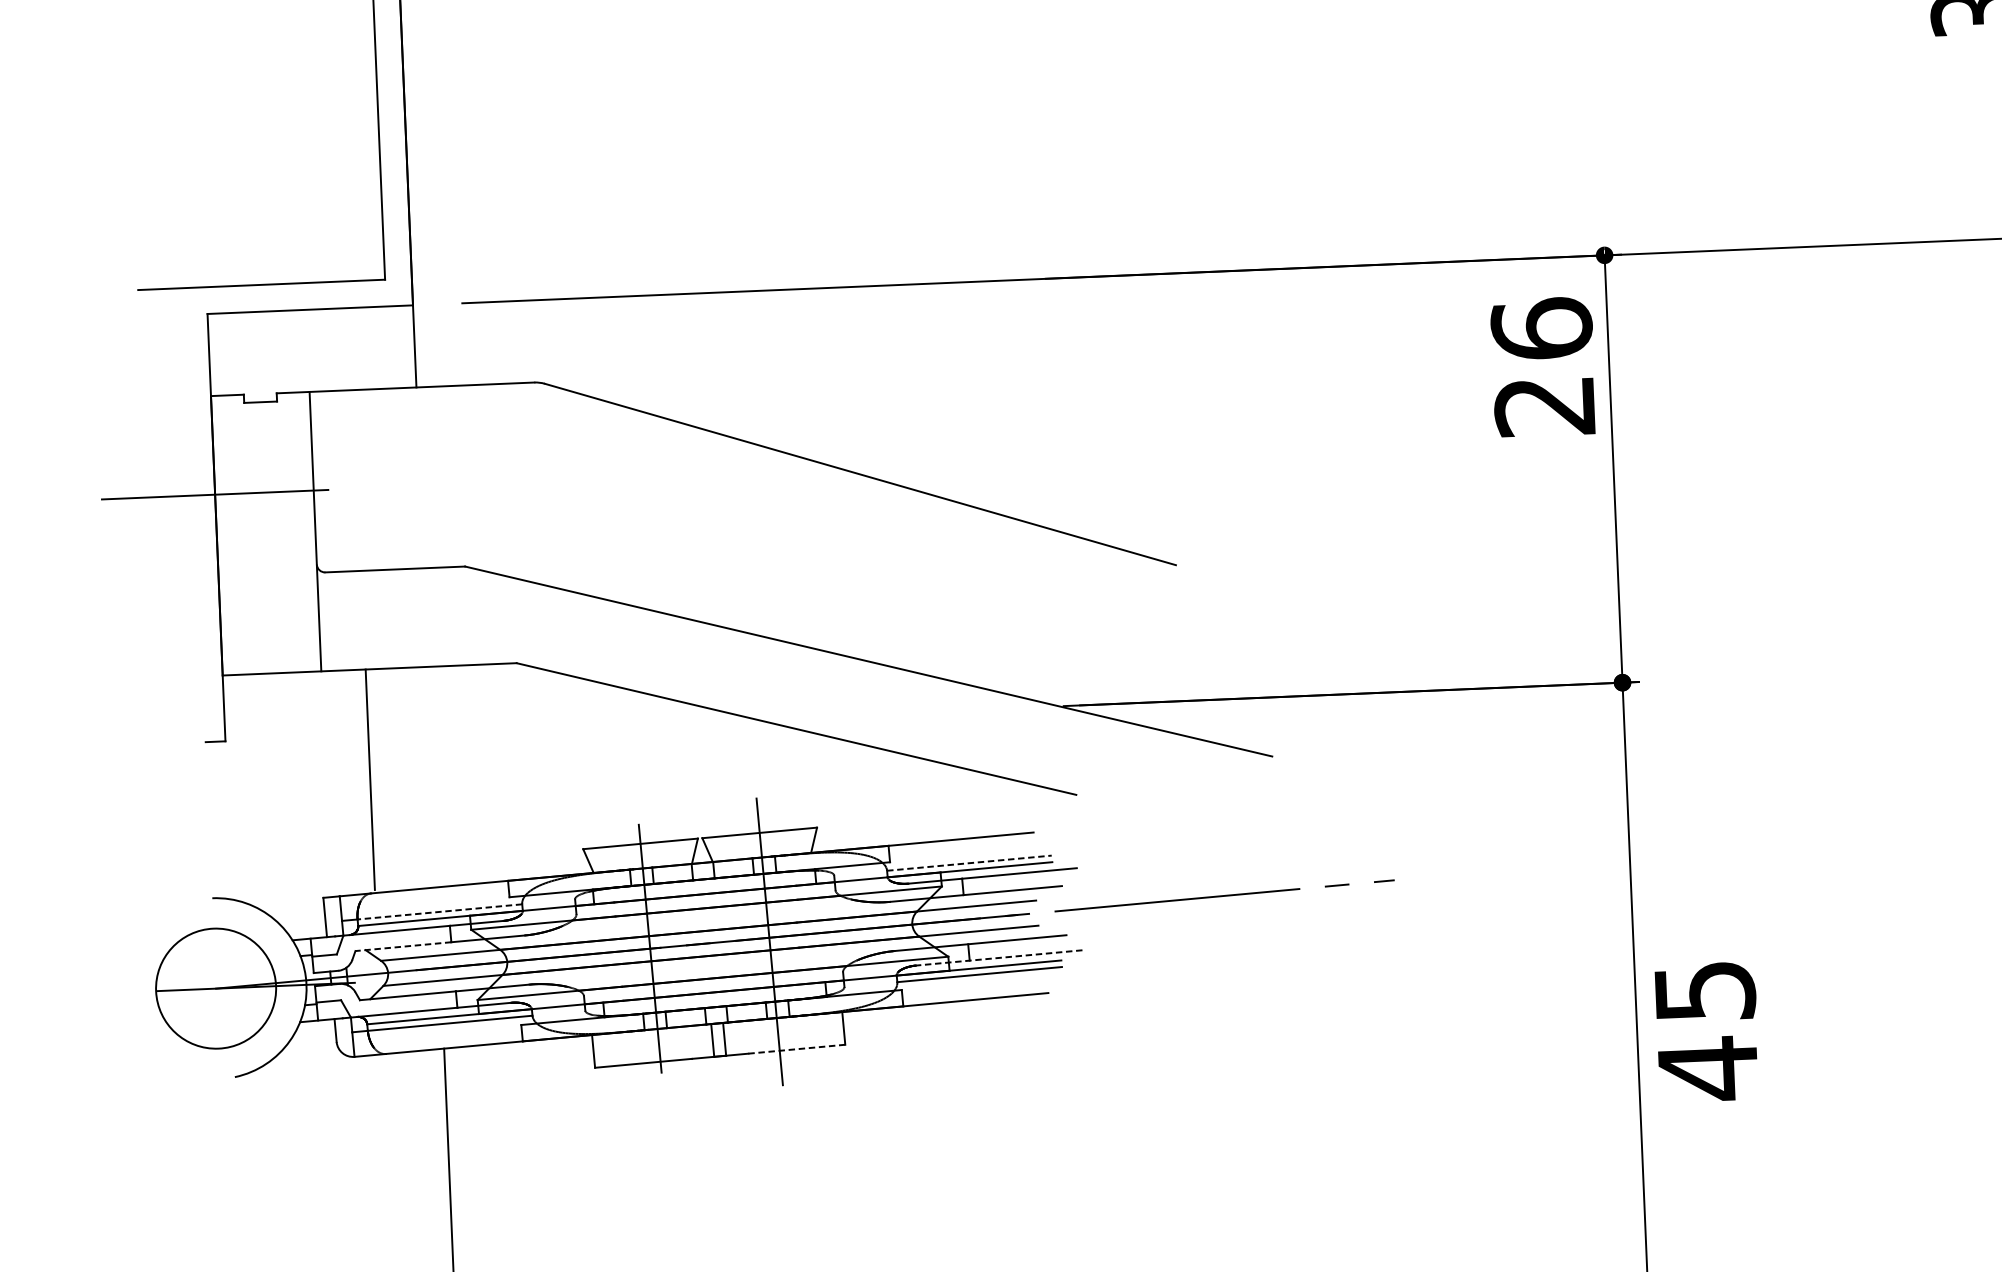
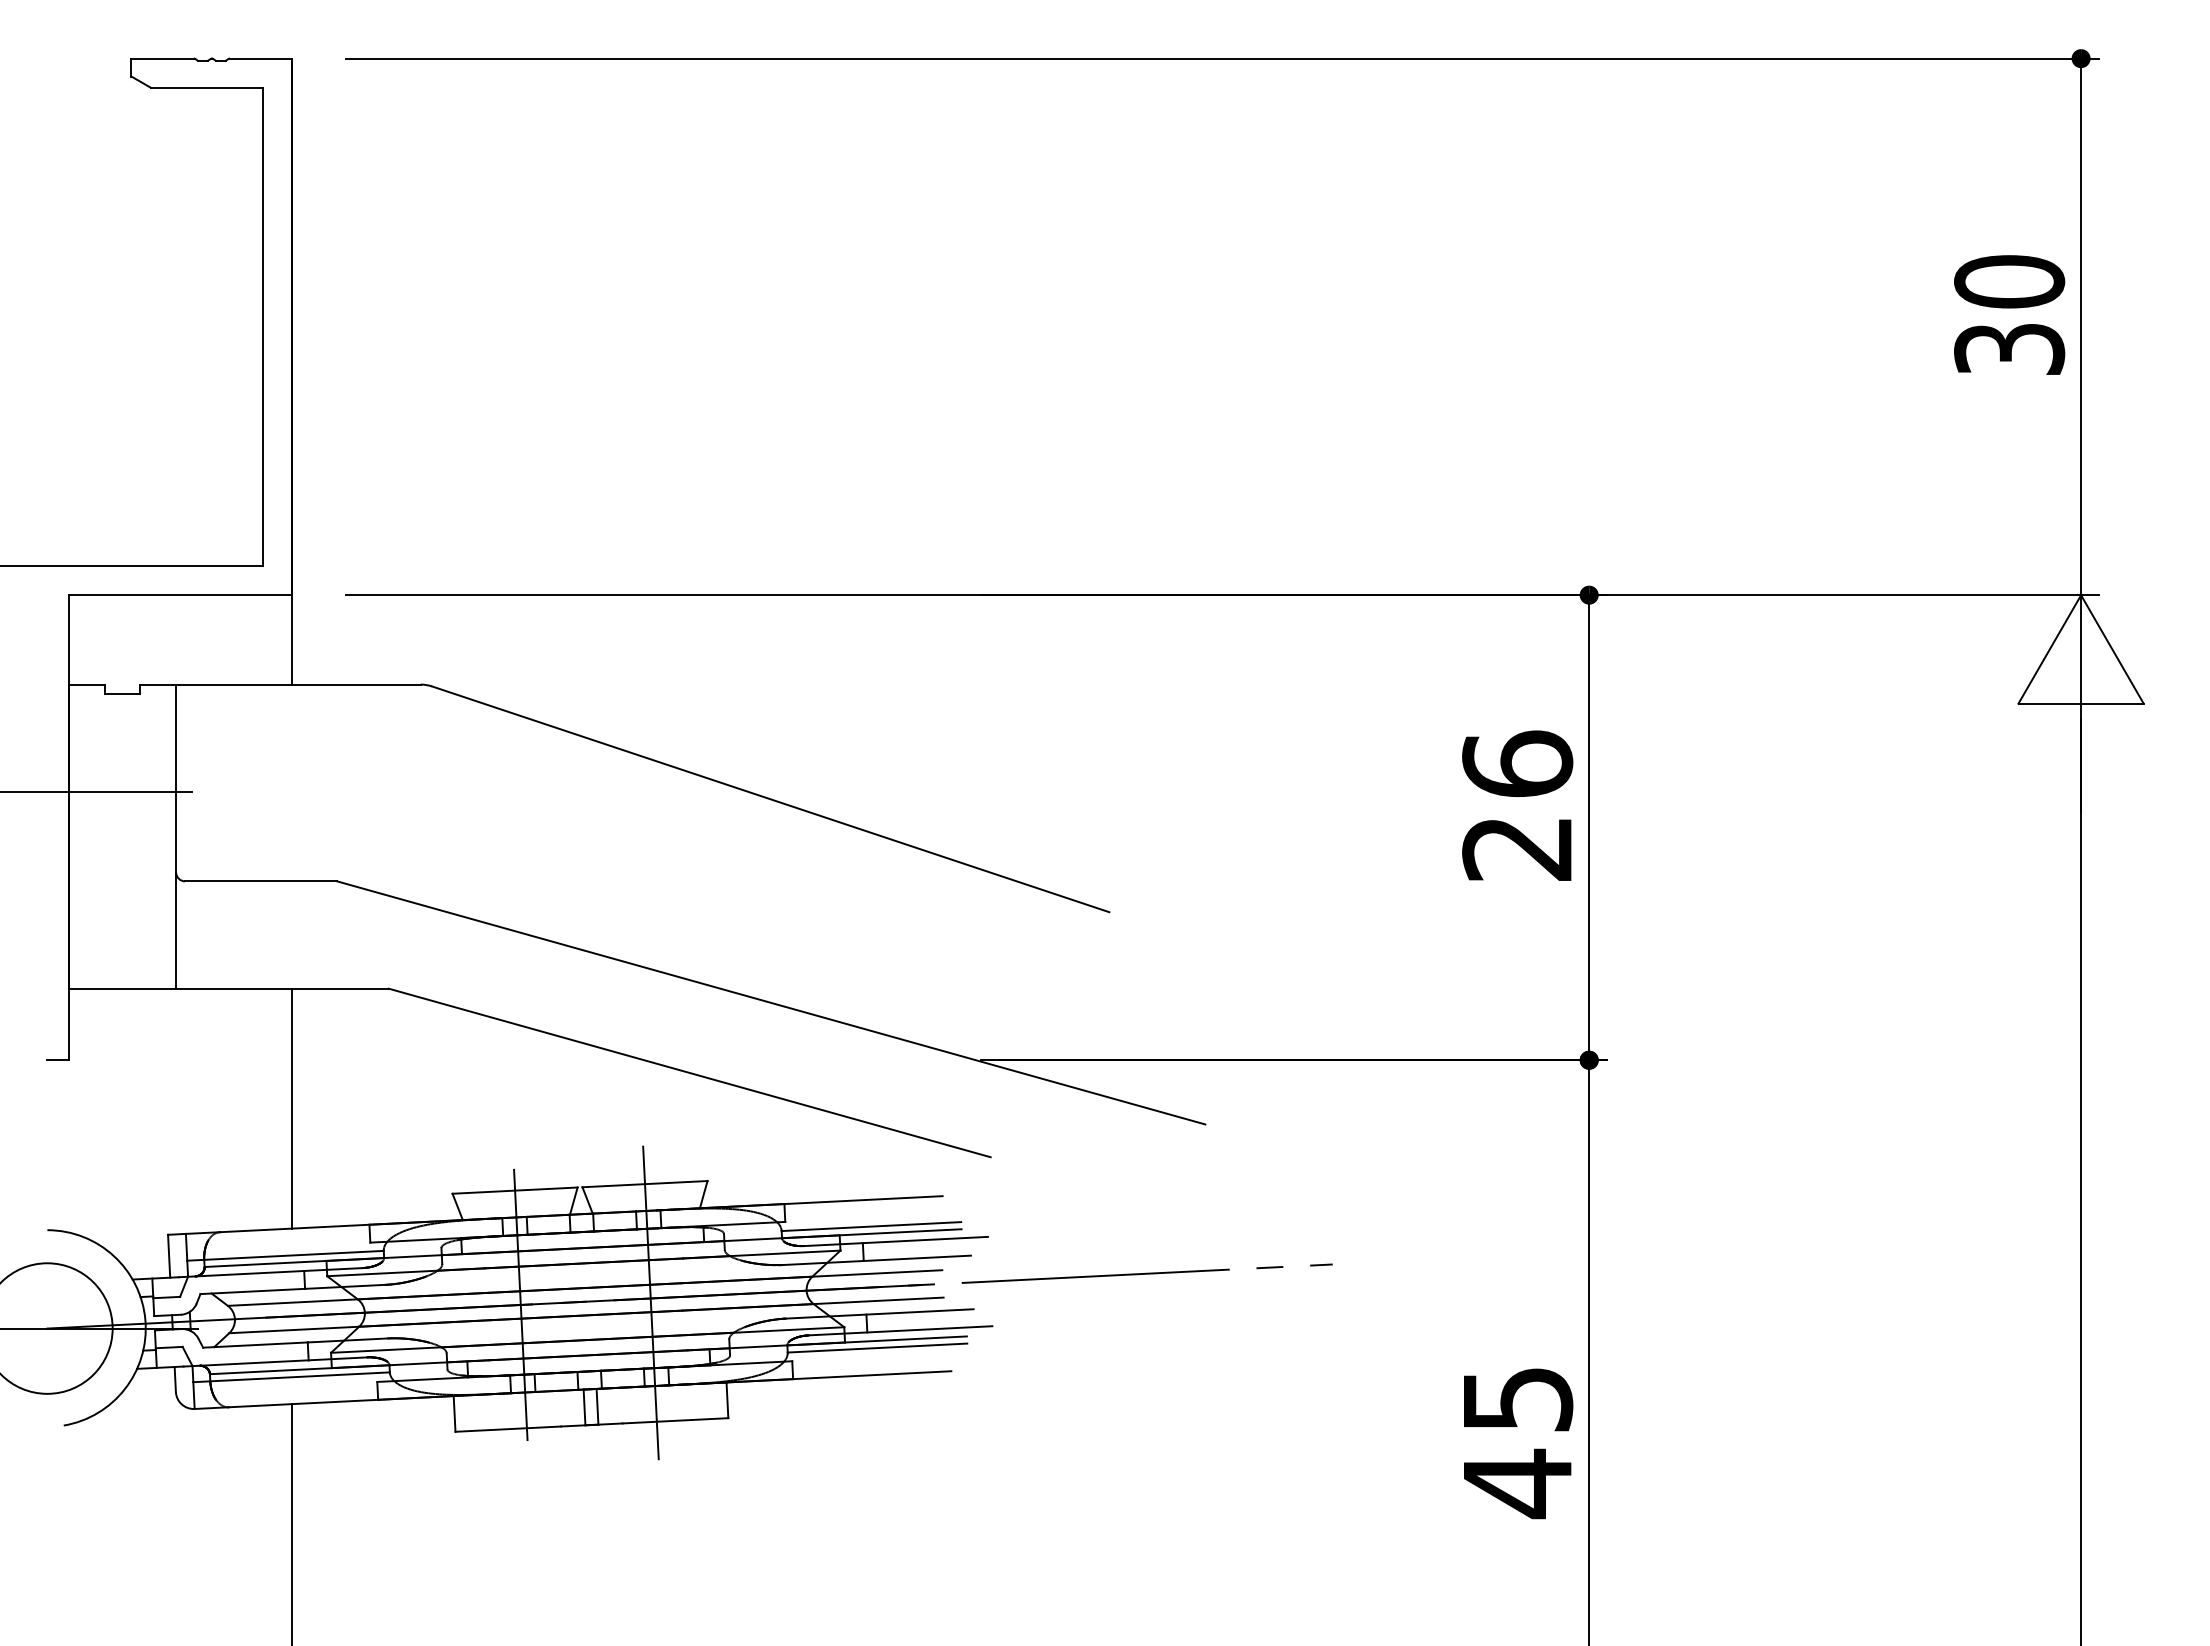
text: (1543, 366) -> (1517, 805), moved
line: (370, 779) -> (292, 1108), moved
line: (969, 863) -> (871, 1226), dashed -> solid
line: (440, 911) -> (294, 1255), dashed -> solid
line: (403, 946) -> (252, 1291), dashed -> solid
line: (999, 957) -> (899, 1330), dashed -> solid
text: (1707, 1031) -> (1518, 1443), moved
line: (796, 1048) -> (675, 1420), dashed -> solid

